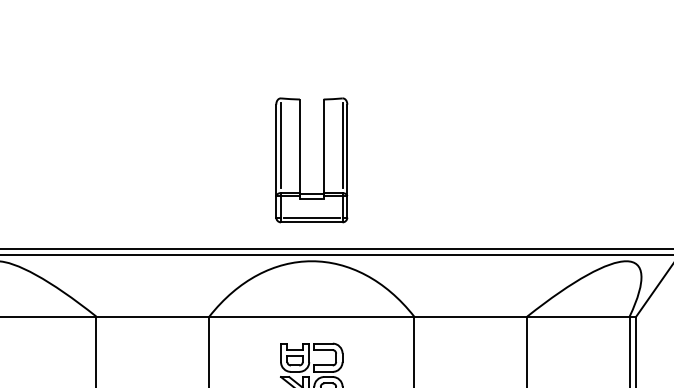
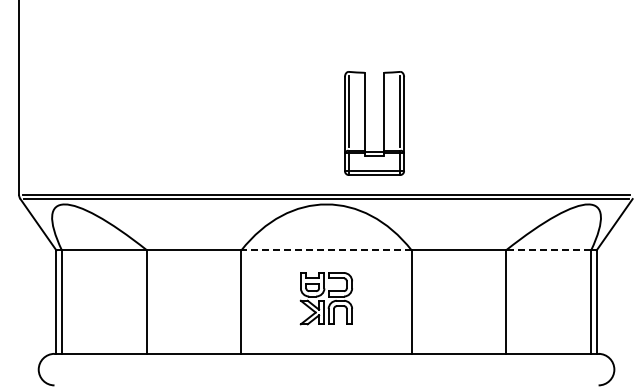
part: (300, 160) -> (365, 123), moved
line: (311, 316) -> (326, 250), solid -> dashed
line: (578, 316) -> (548, 250), solid -> dashed

